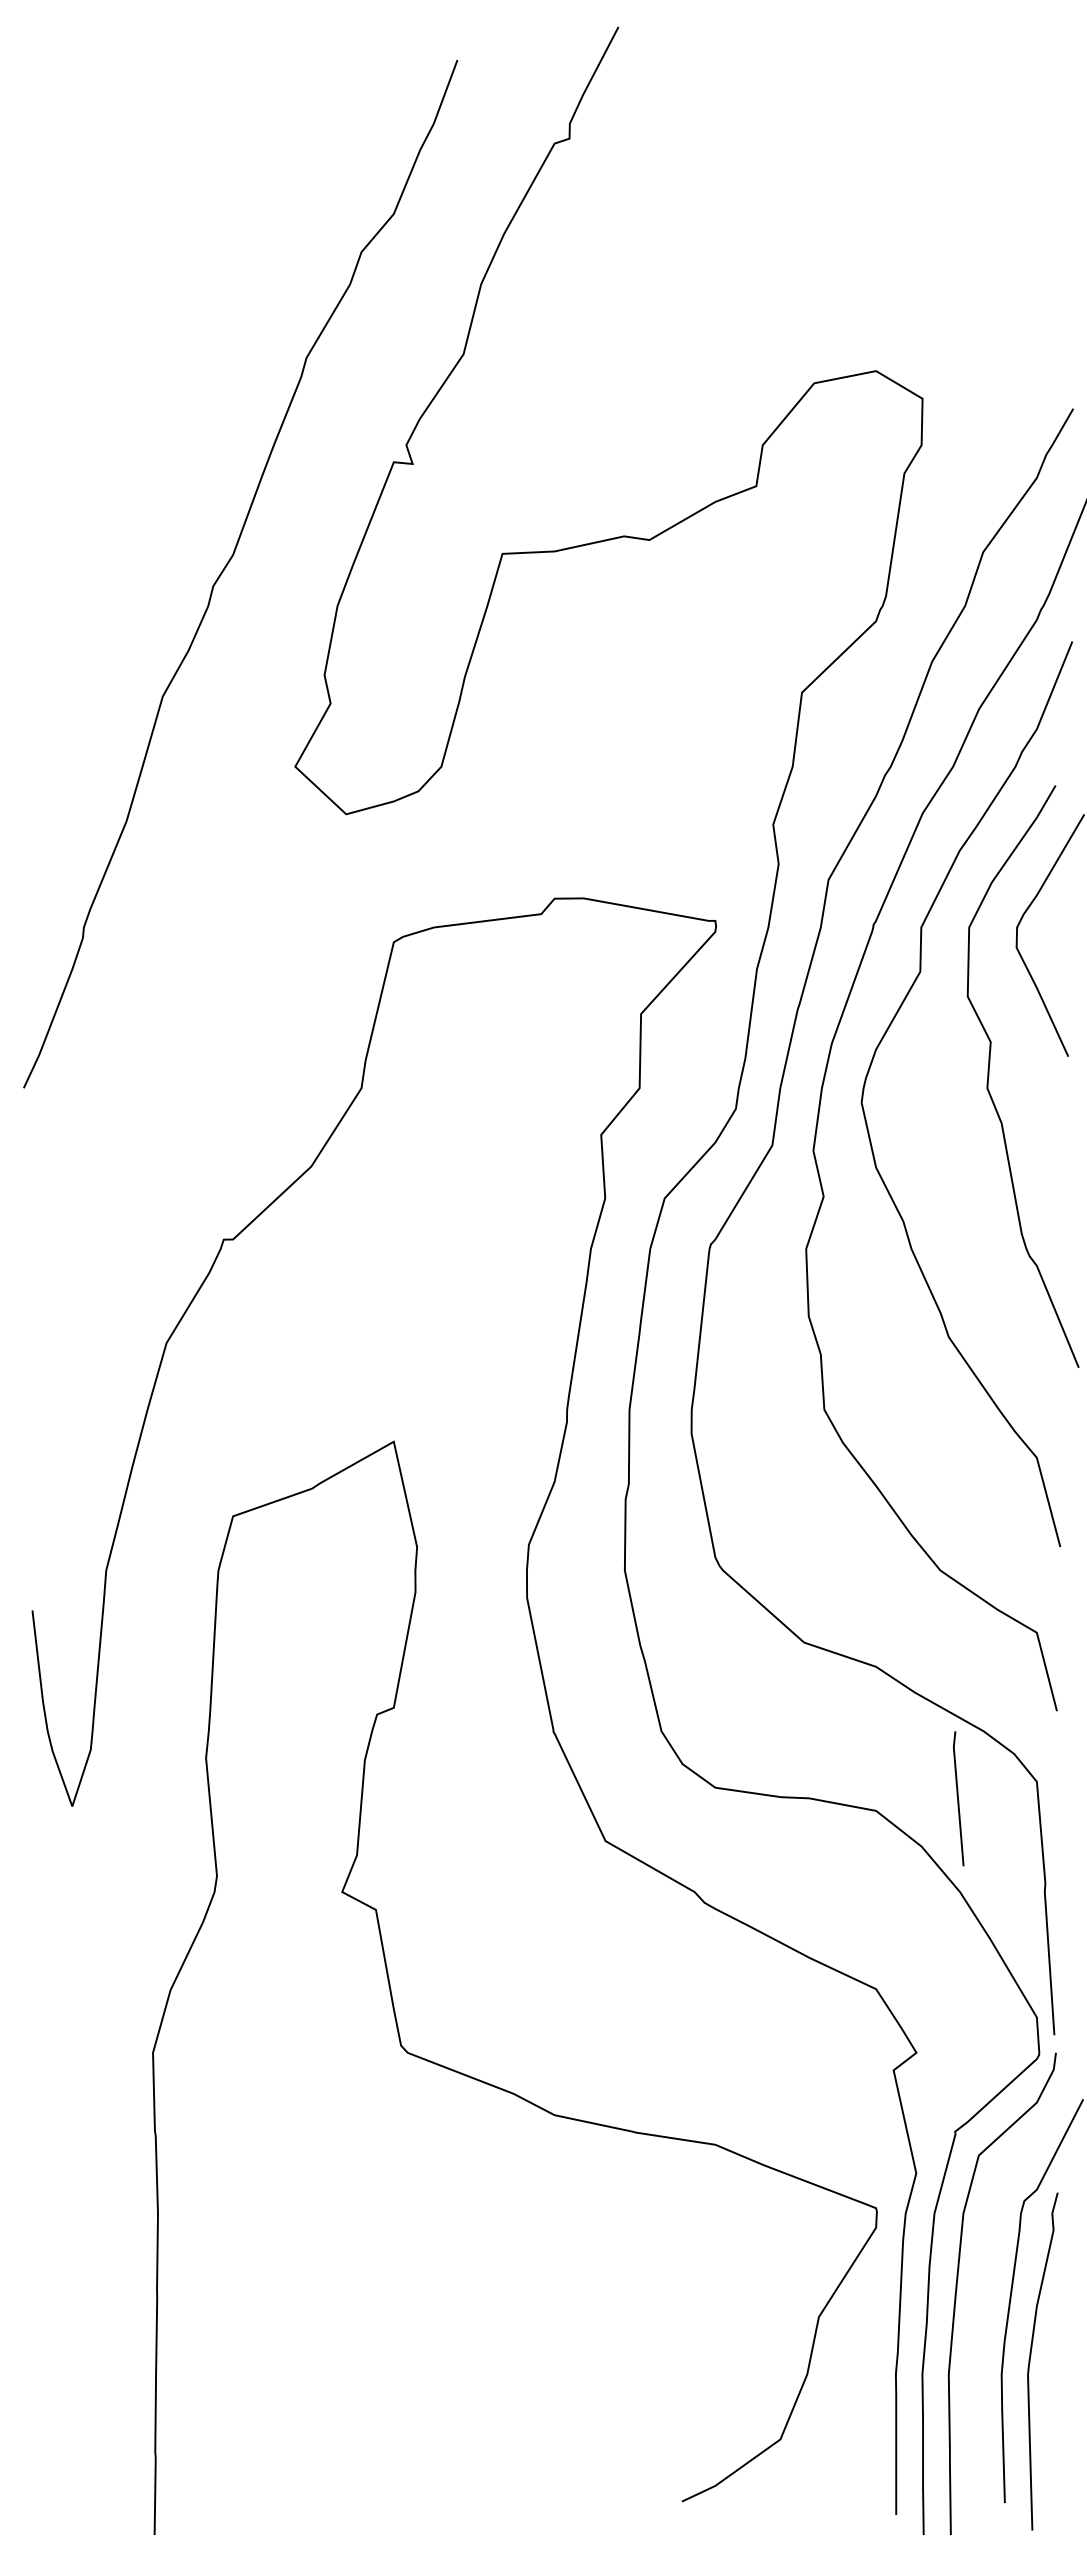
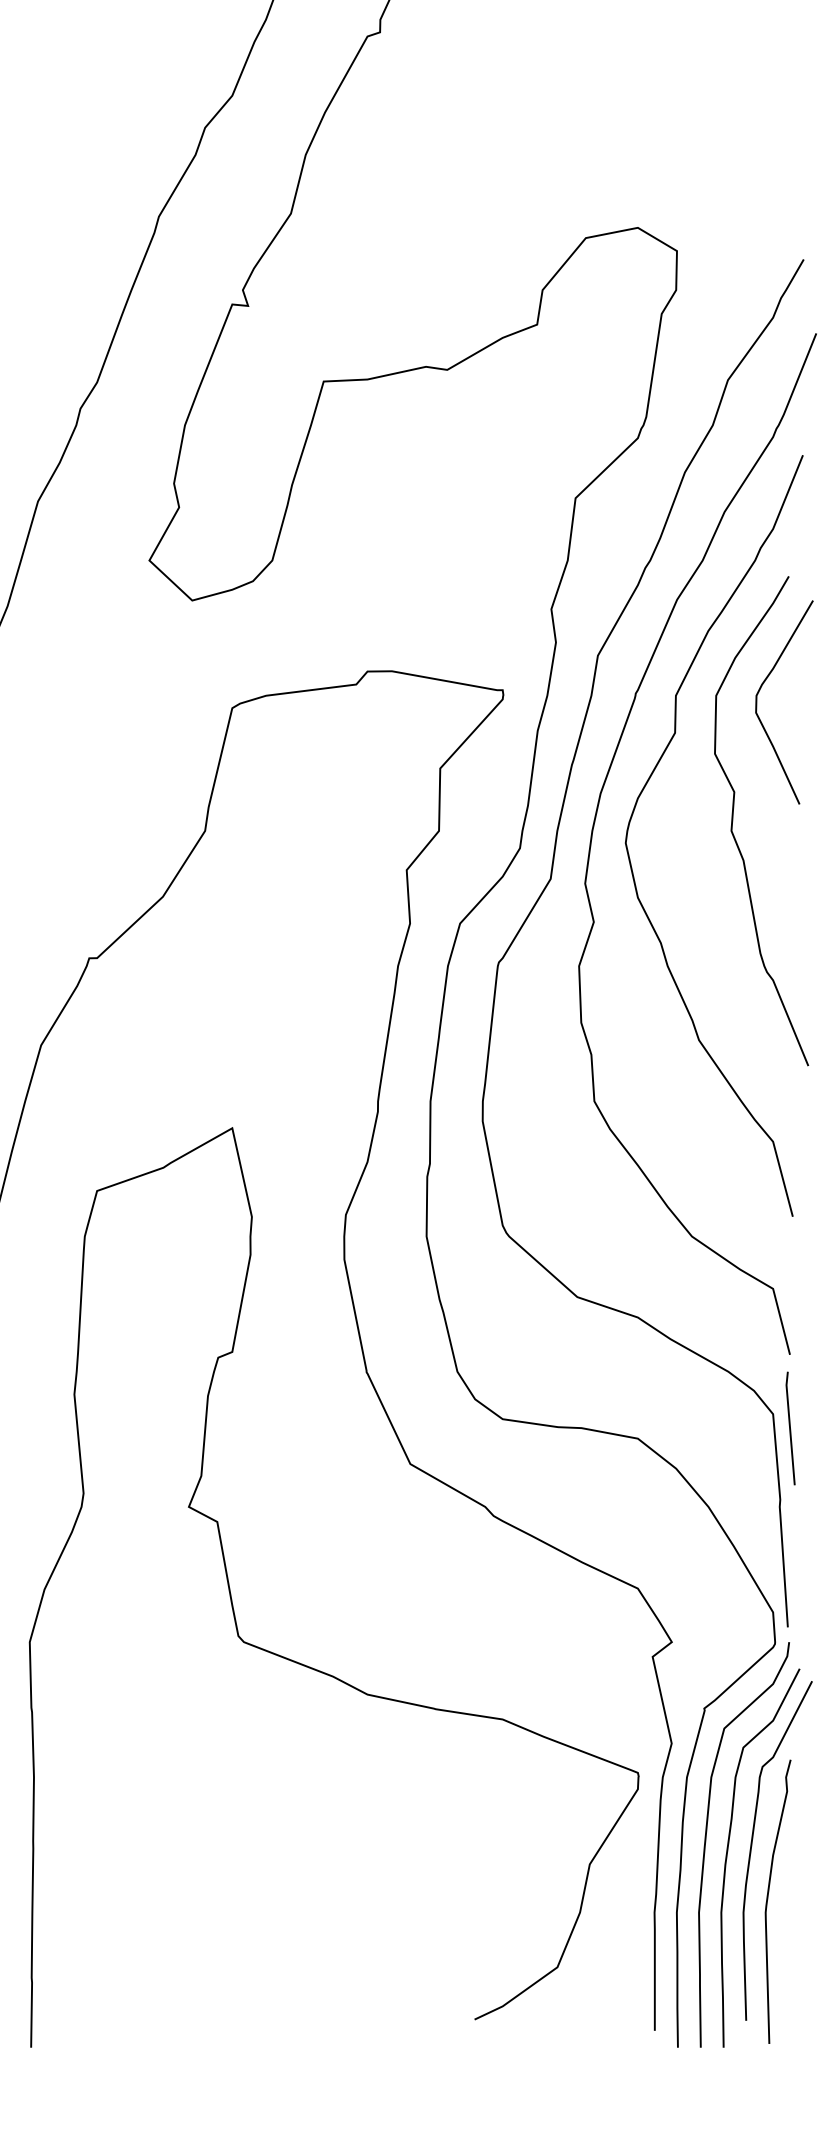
line: (958, 1798) -> (790, 1428), moved
curve: (983, 2302) -> (728, 1852), added

